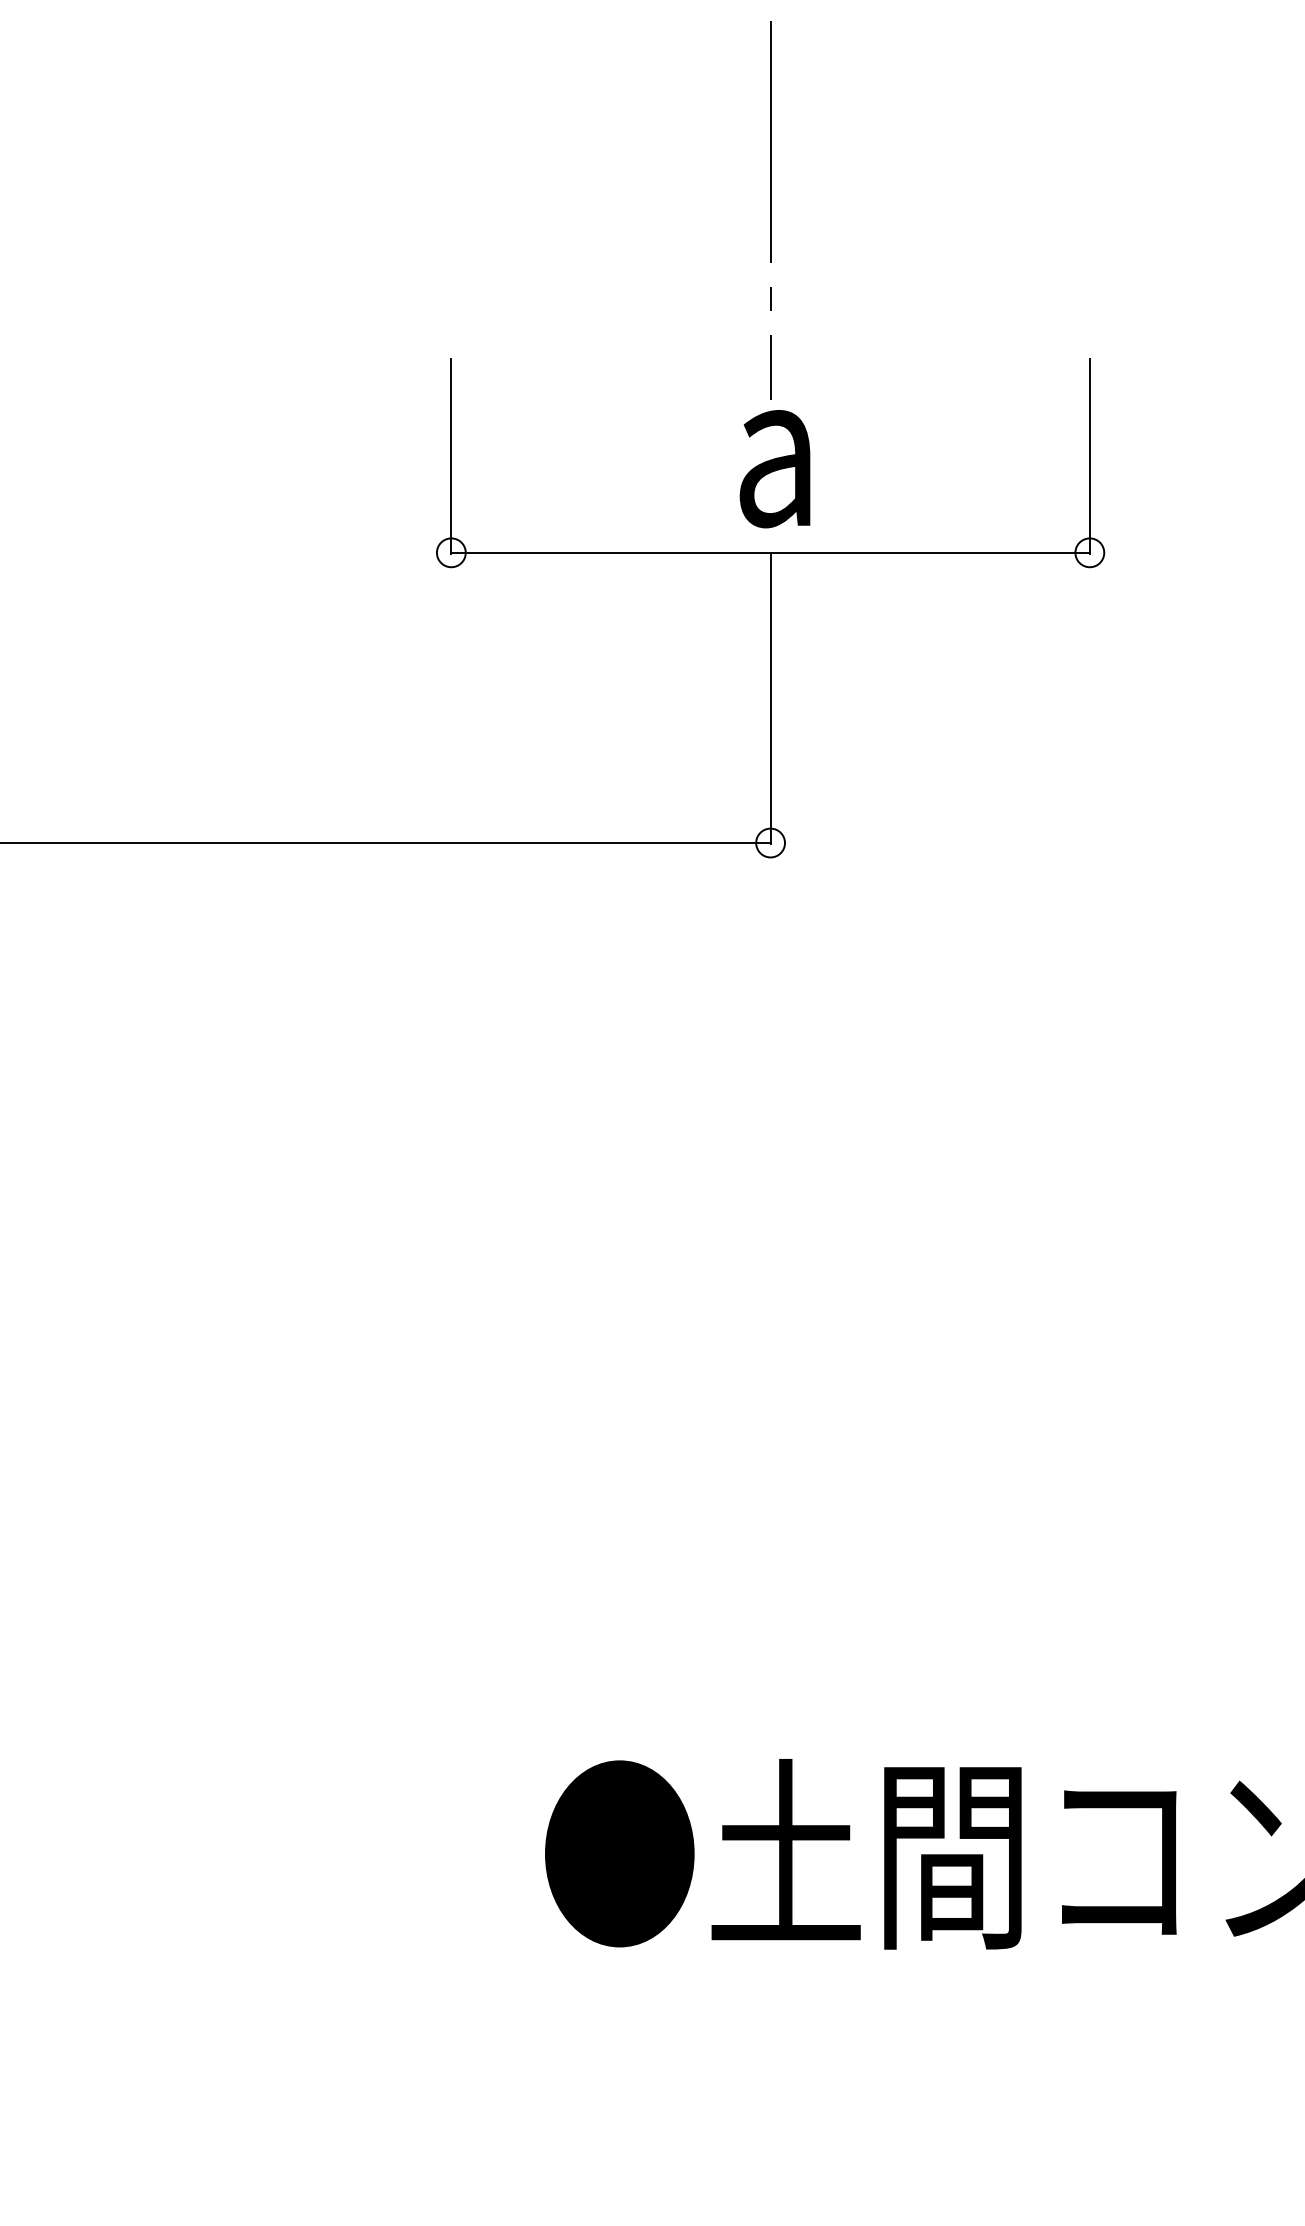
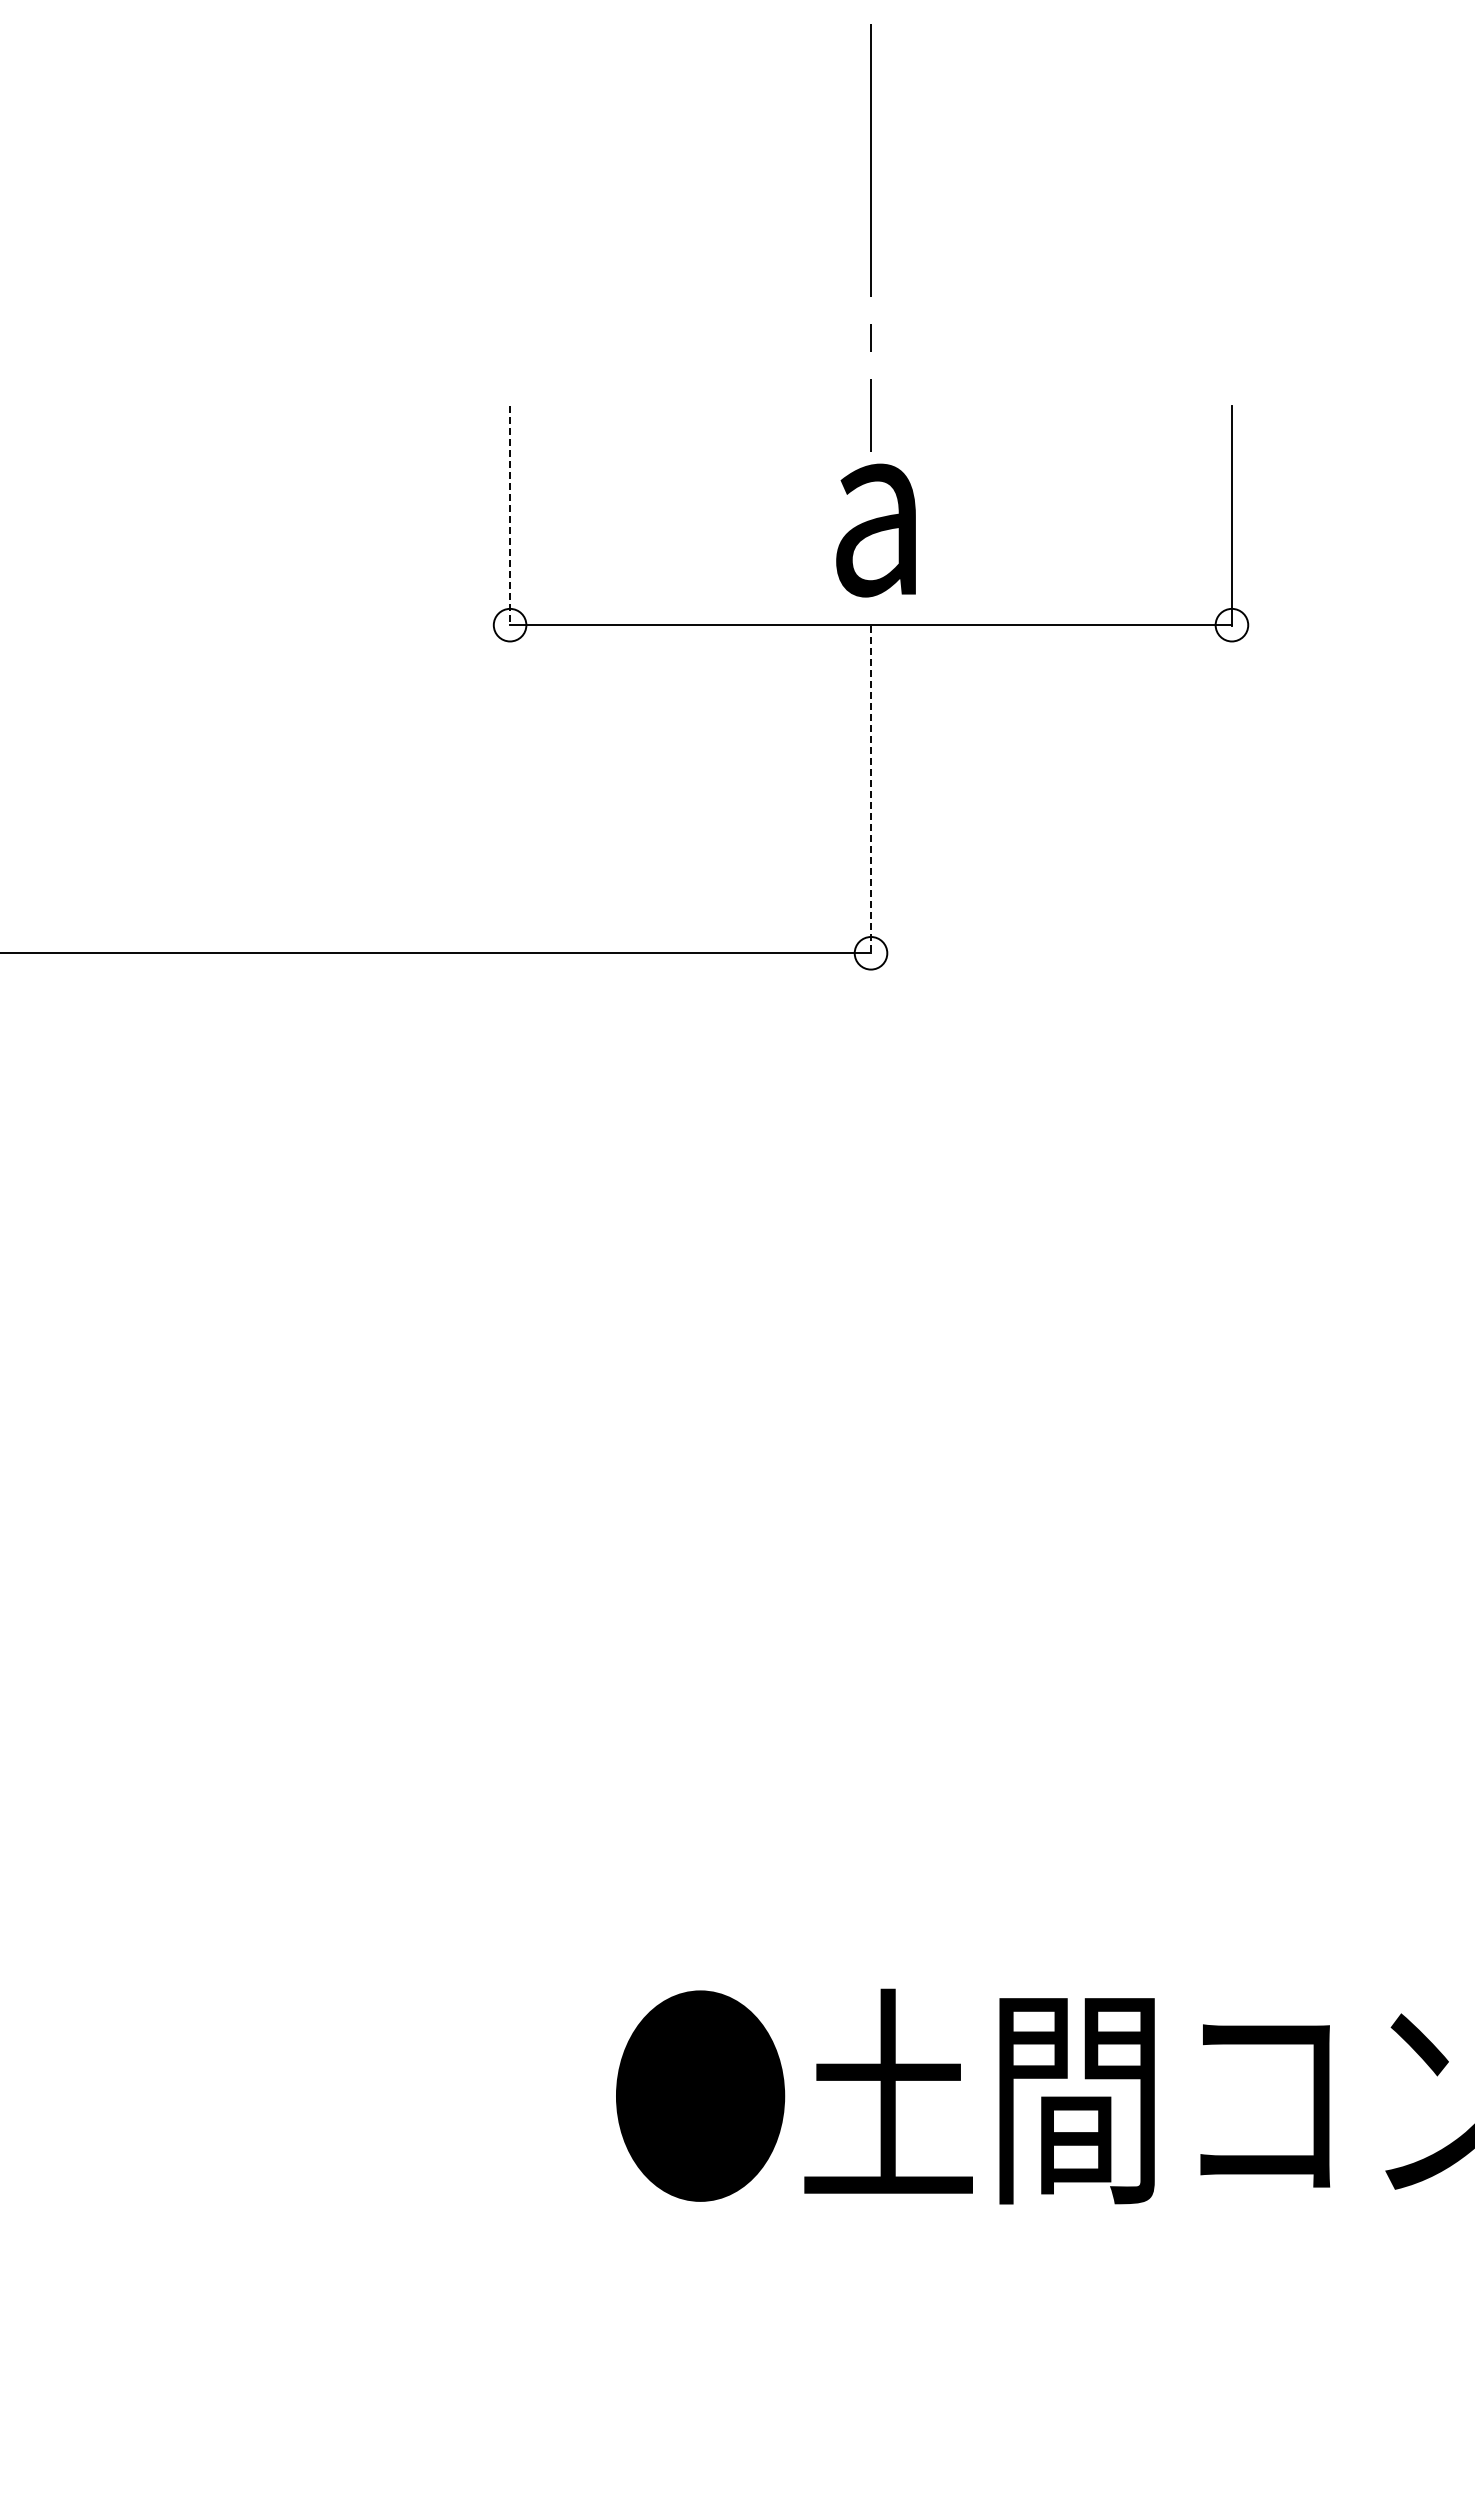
line: (451, 456) -> (510, 516), solid -> dashed
line: (771, 699) -> (871, 790), solid -> dashed

